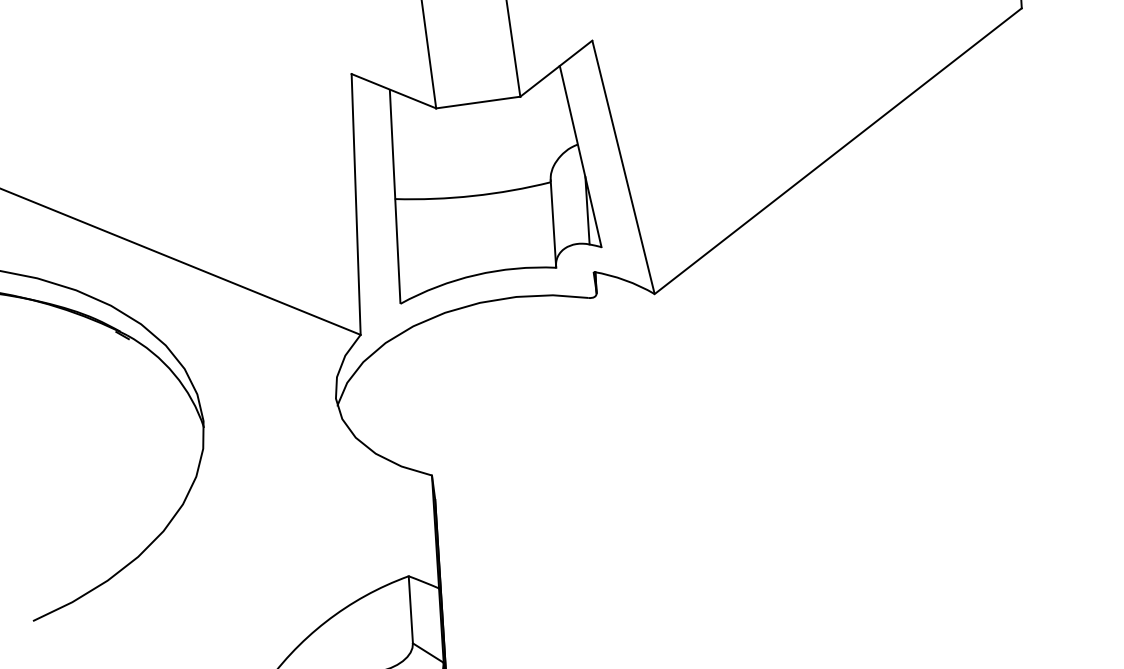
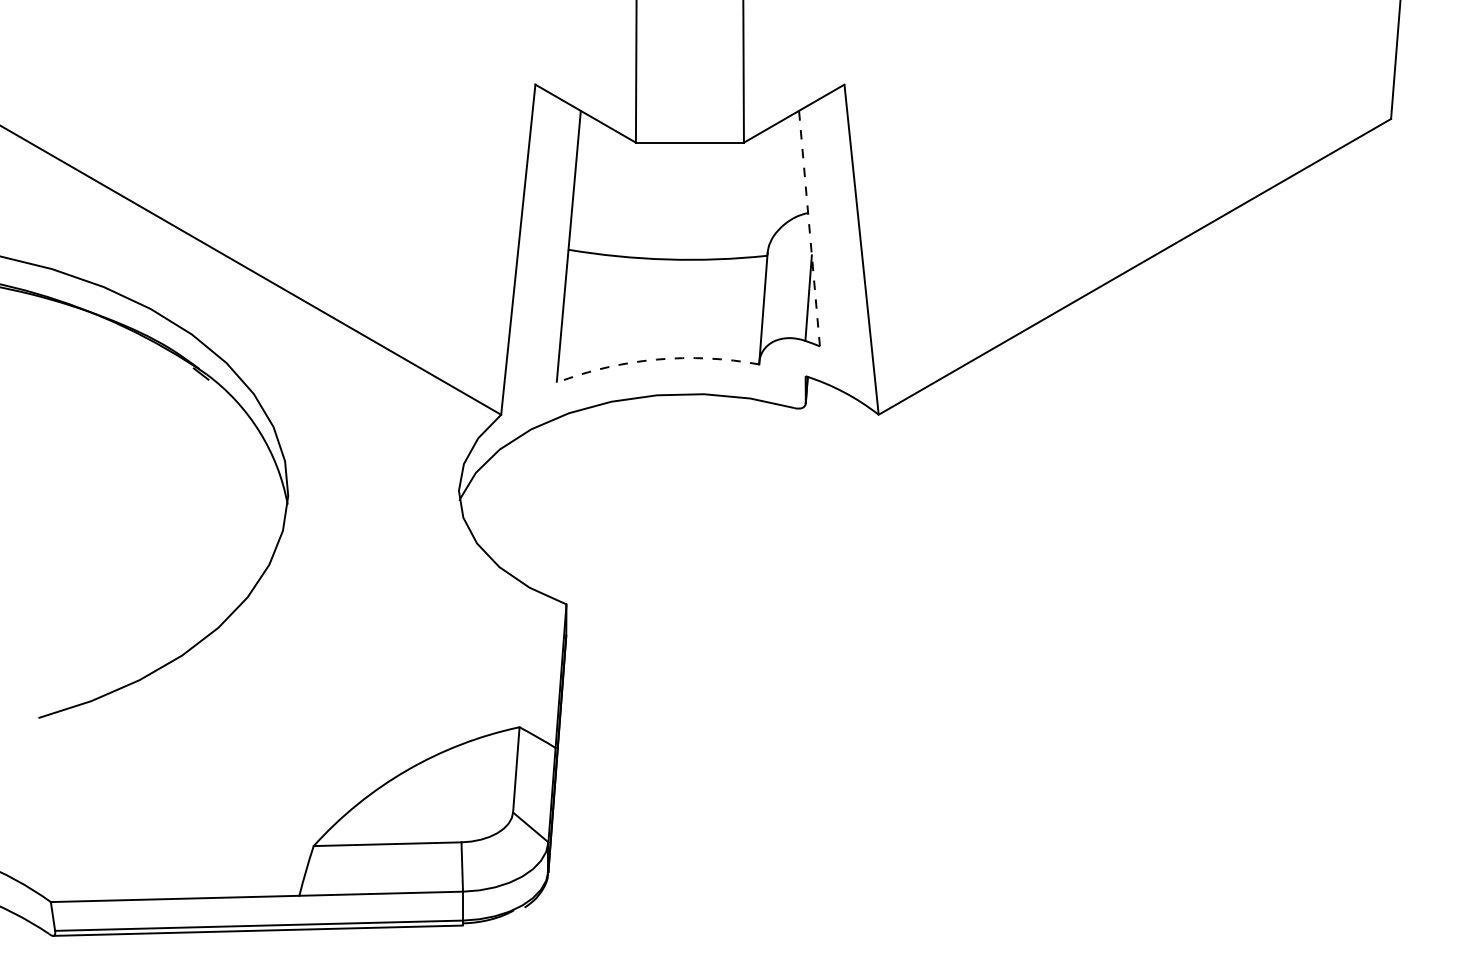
line: (580, 156) -> (809, 228), solid -> dashed
arc: (475, 275) -> (656, 359), solid -> dashed

